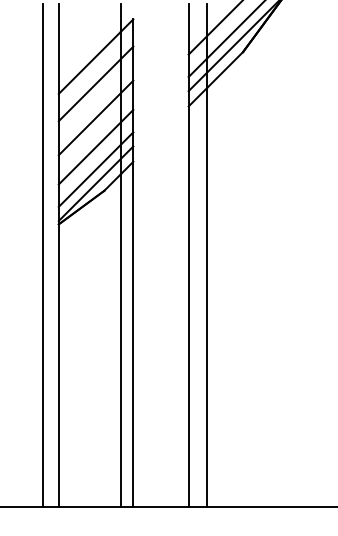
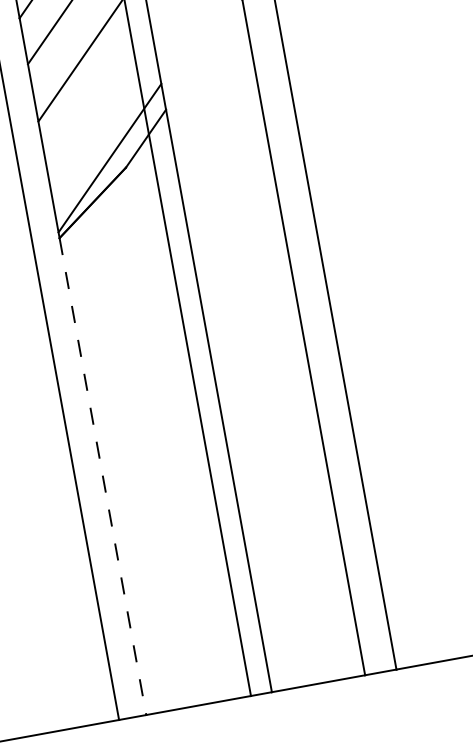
line: (95, 146) -> (97, 95), removed
line: (95, 169) -> (104, 134), removed
line: (58, 365) -> (102, 475), solid -> dashed

